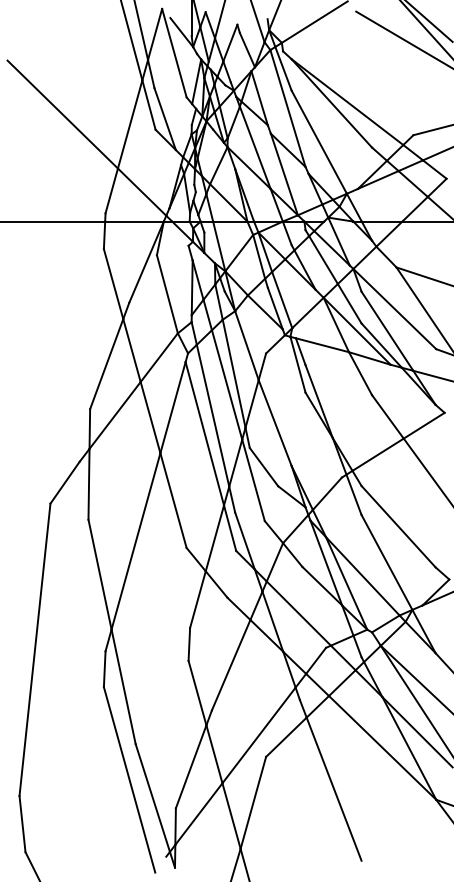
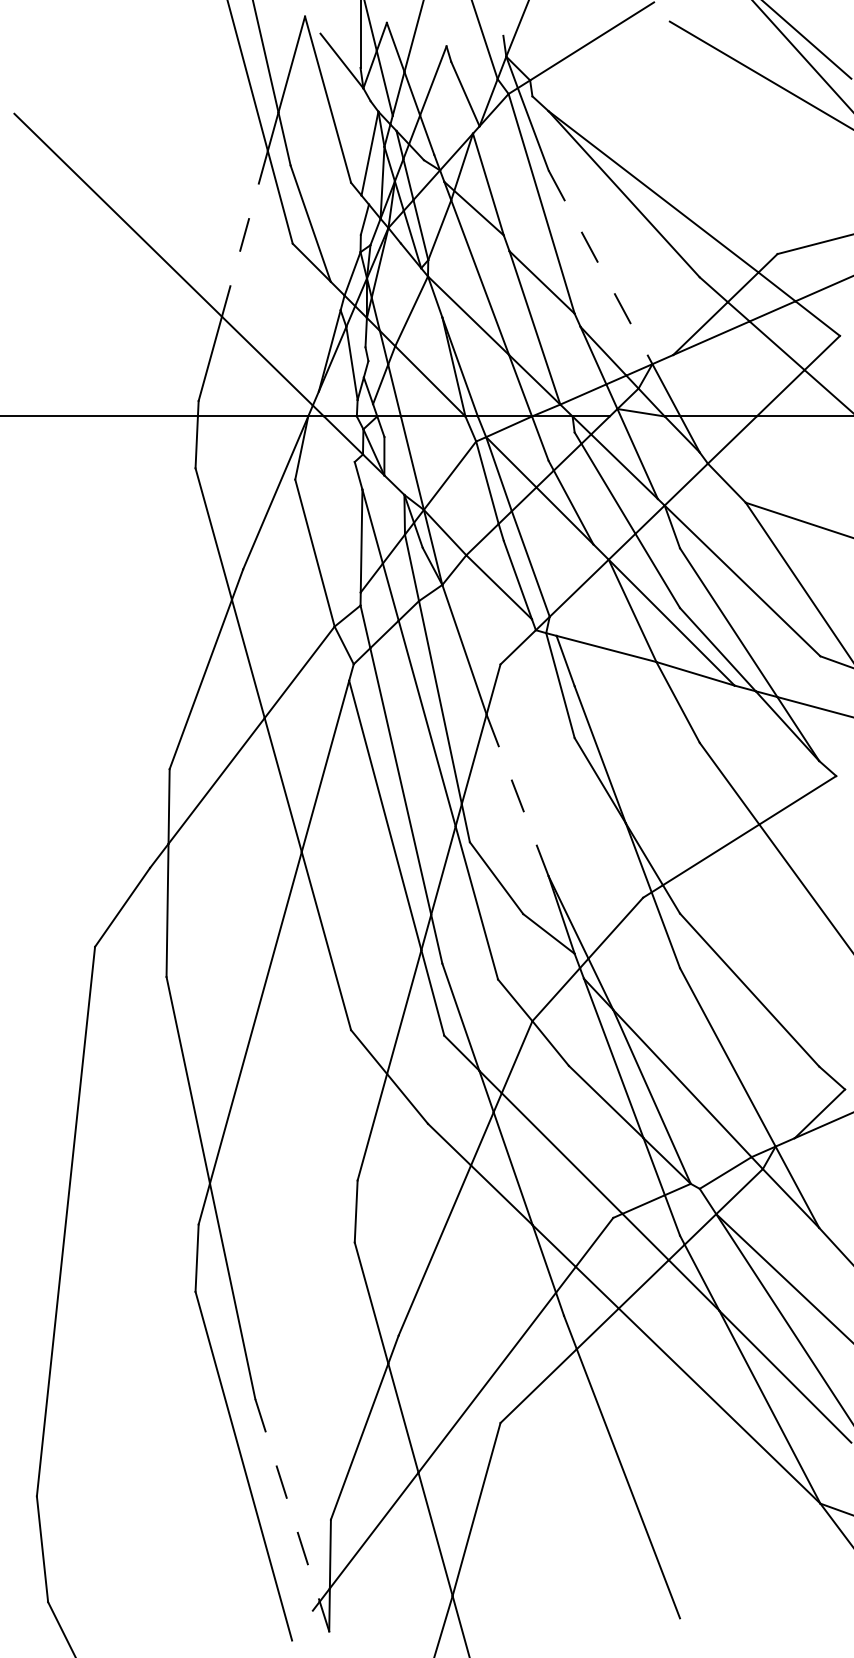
line: (130, 124) -> (245, 233), solid -> dashed
line: (319, 142) -> (600, 267), solid -> dashed
line: (275, 423) -> (518, 796), solid -> dashed
line: (152, 798) -> (286, 1501), solid -> dashed

